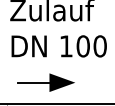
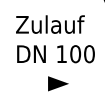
line: (34, 82) -> (35, 83), removed

